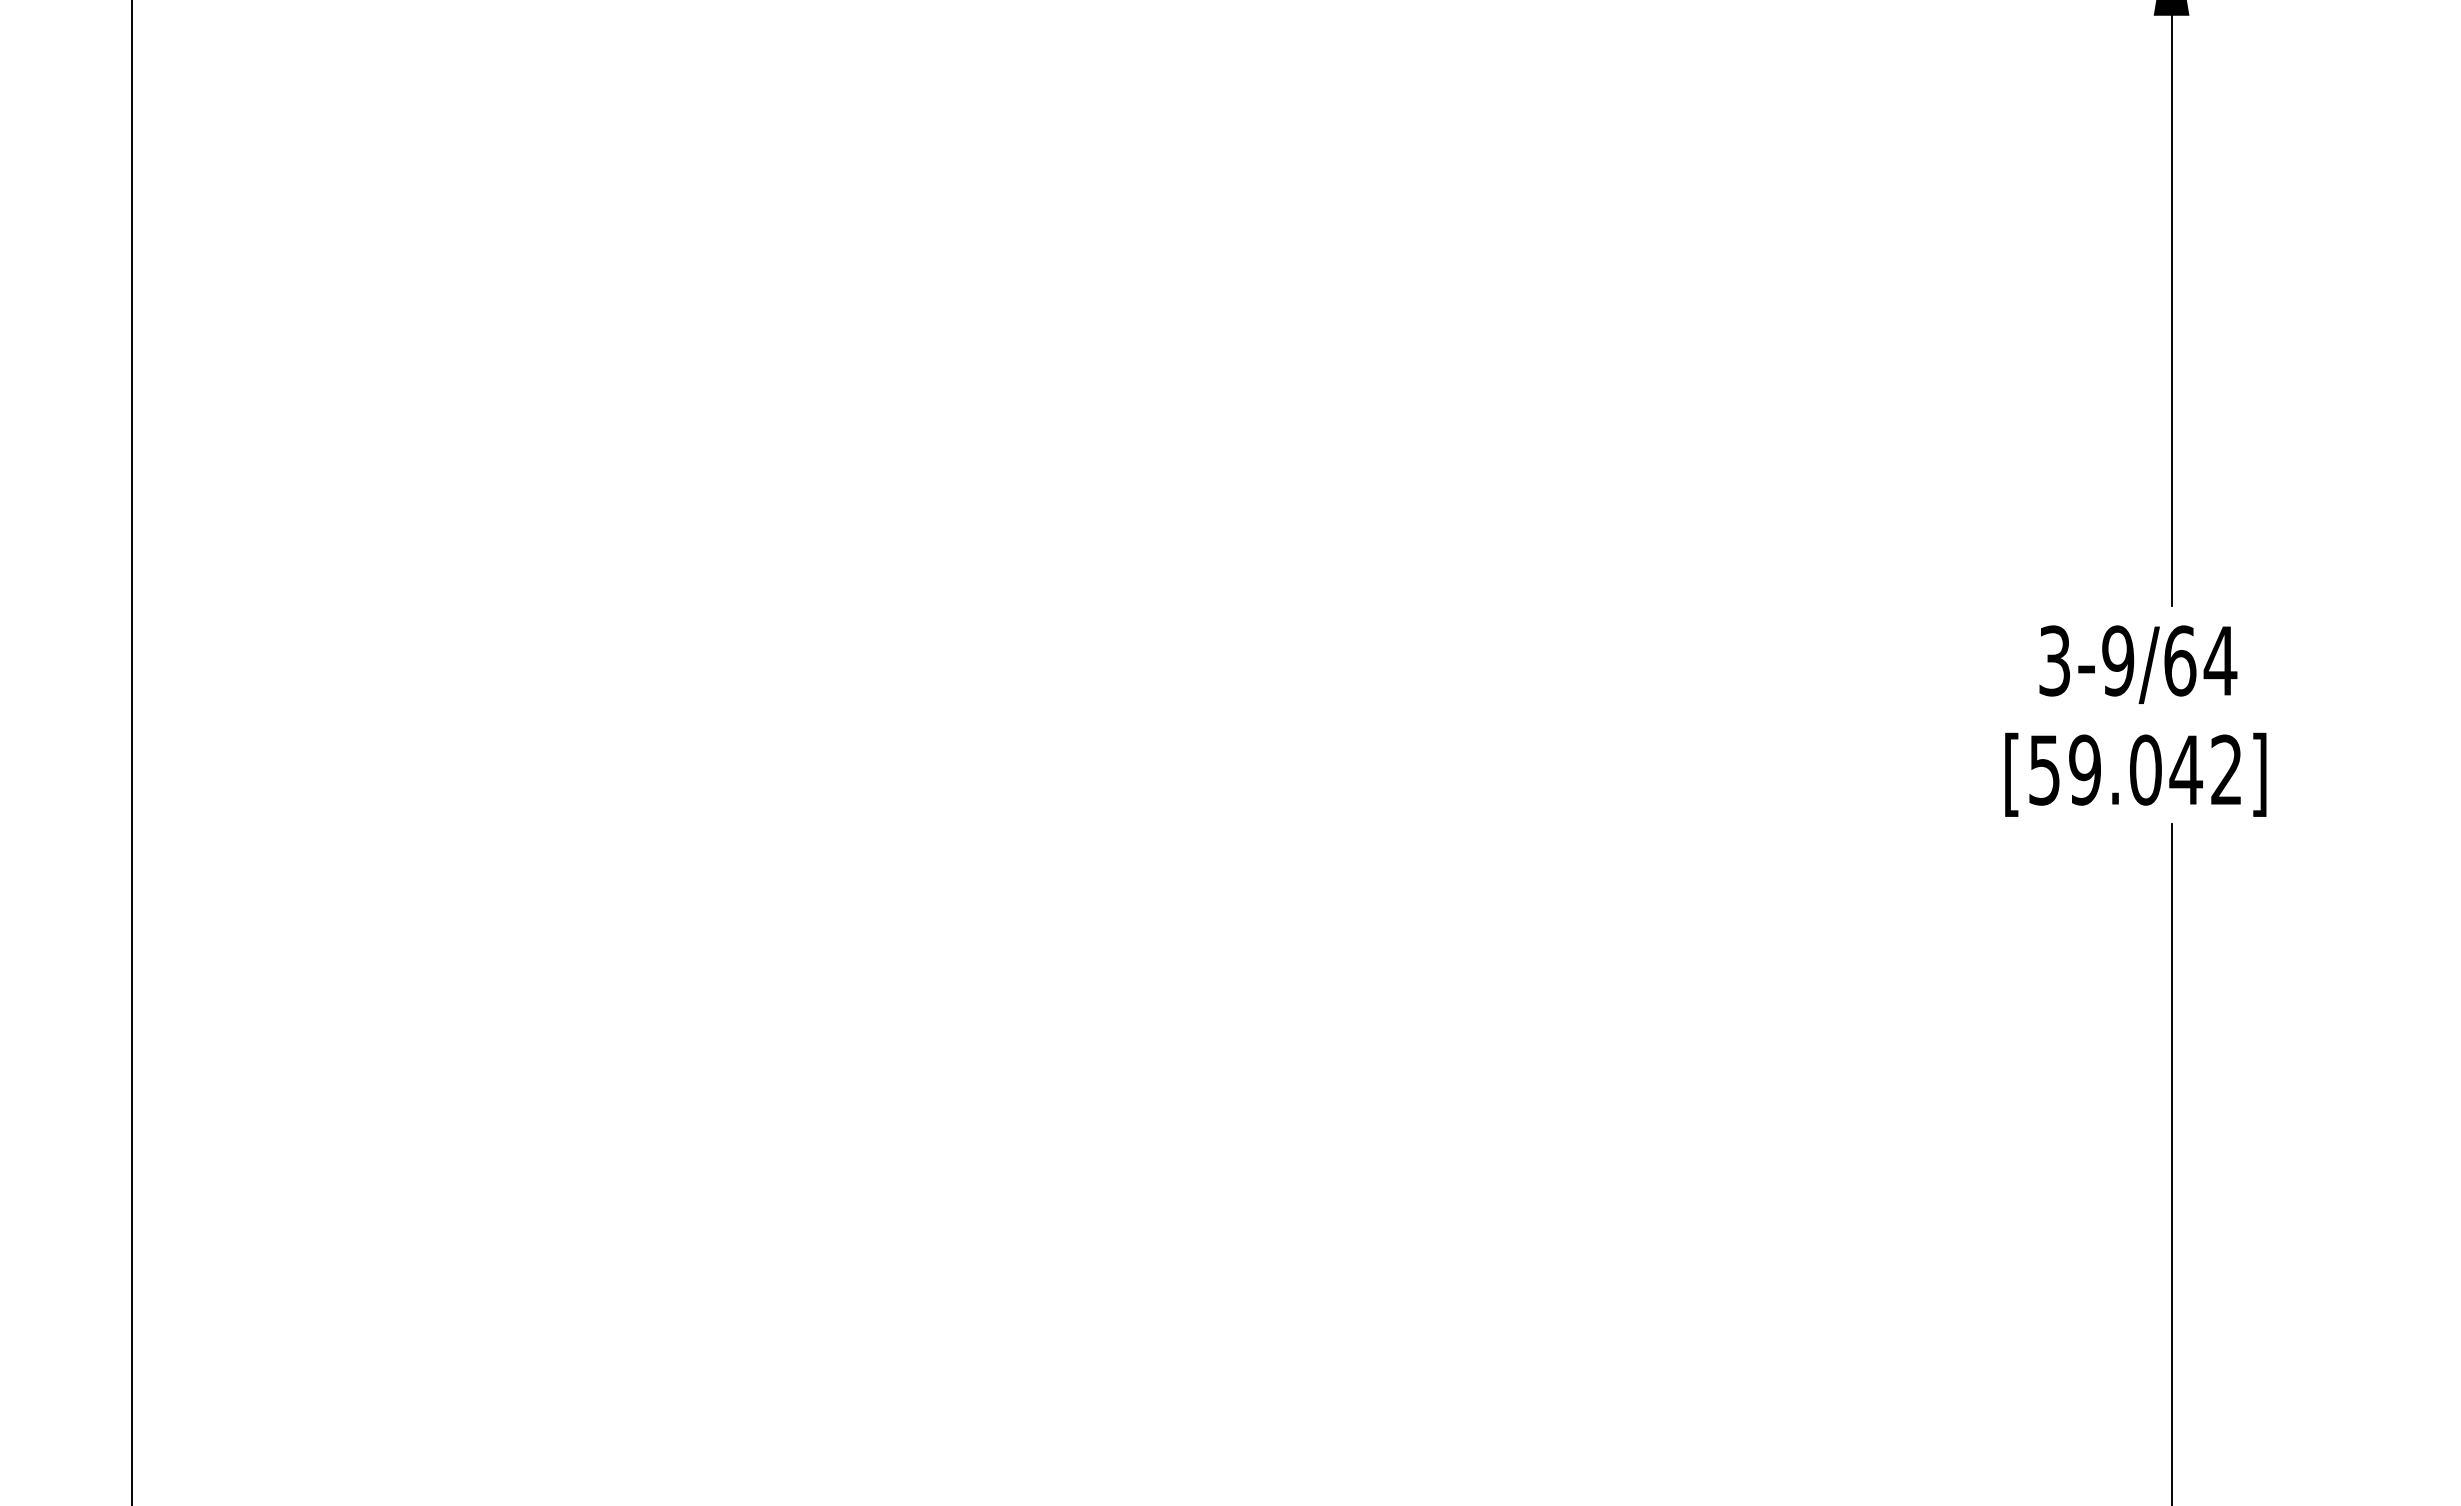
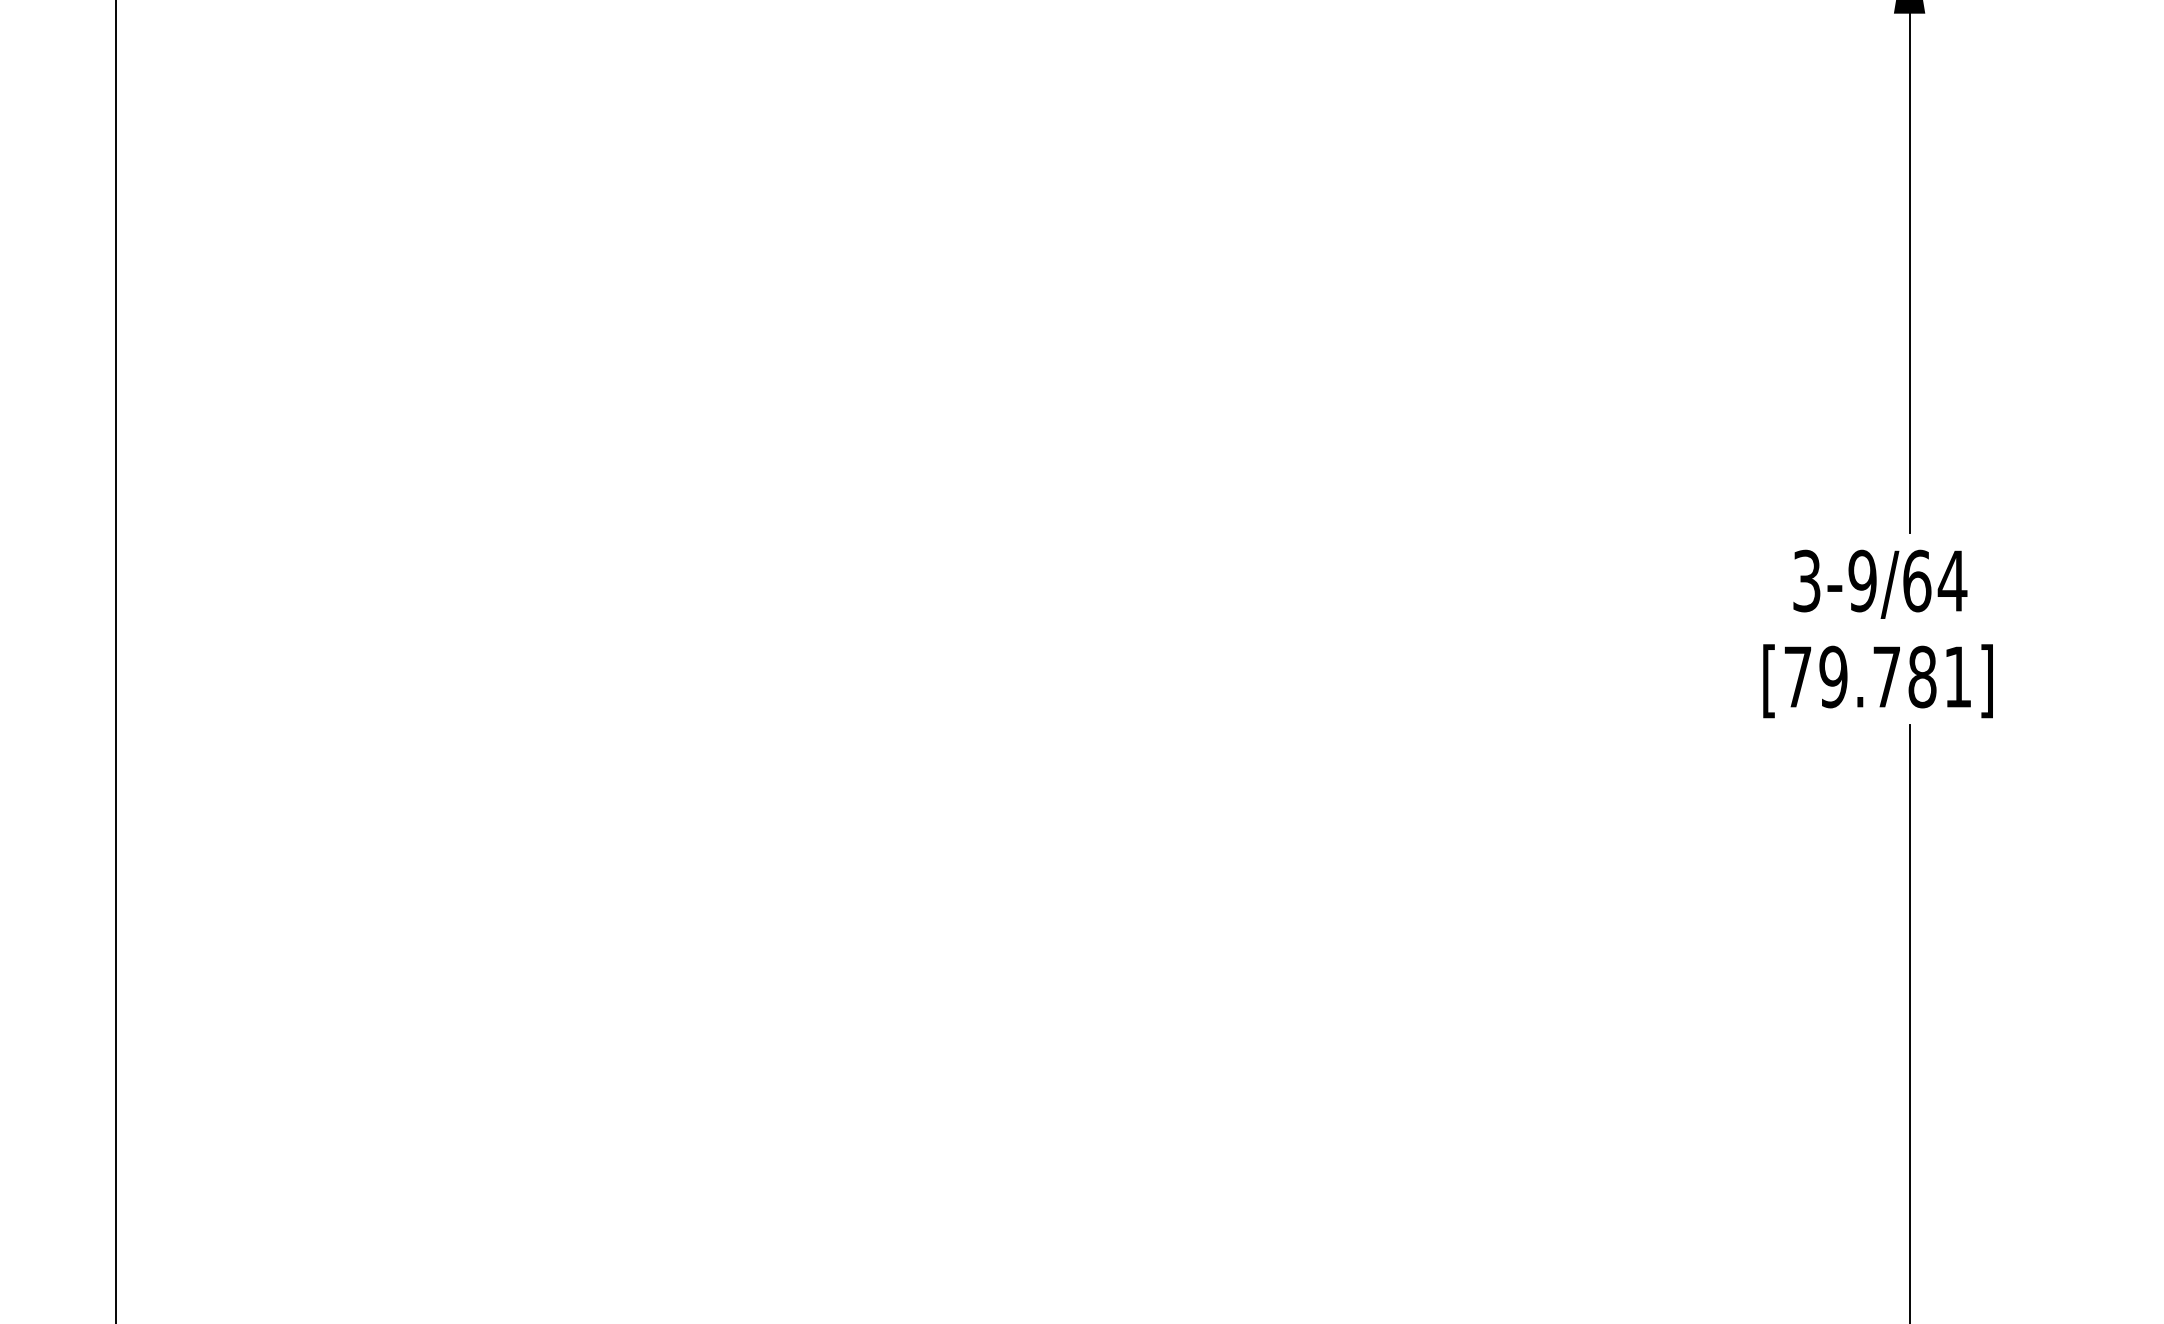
text: (2135, 769) -> (1877, 676), [59.042] -> [79.781]

